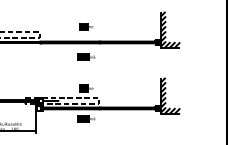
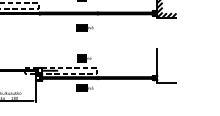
hatch: (170, 95) -> (166, 65), removed

